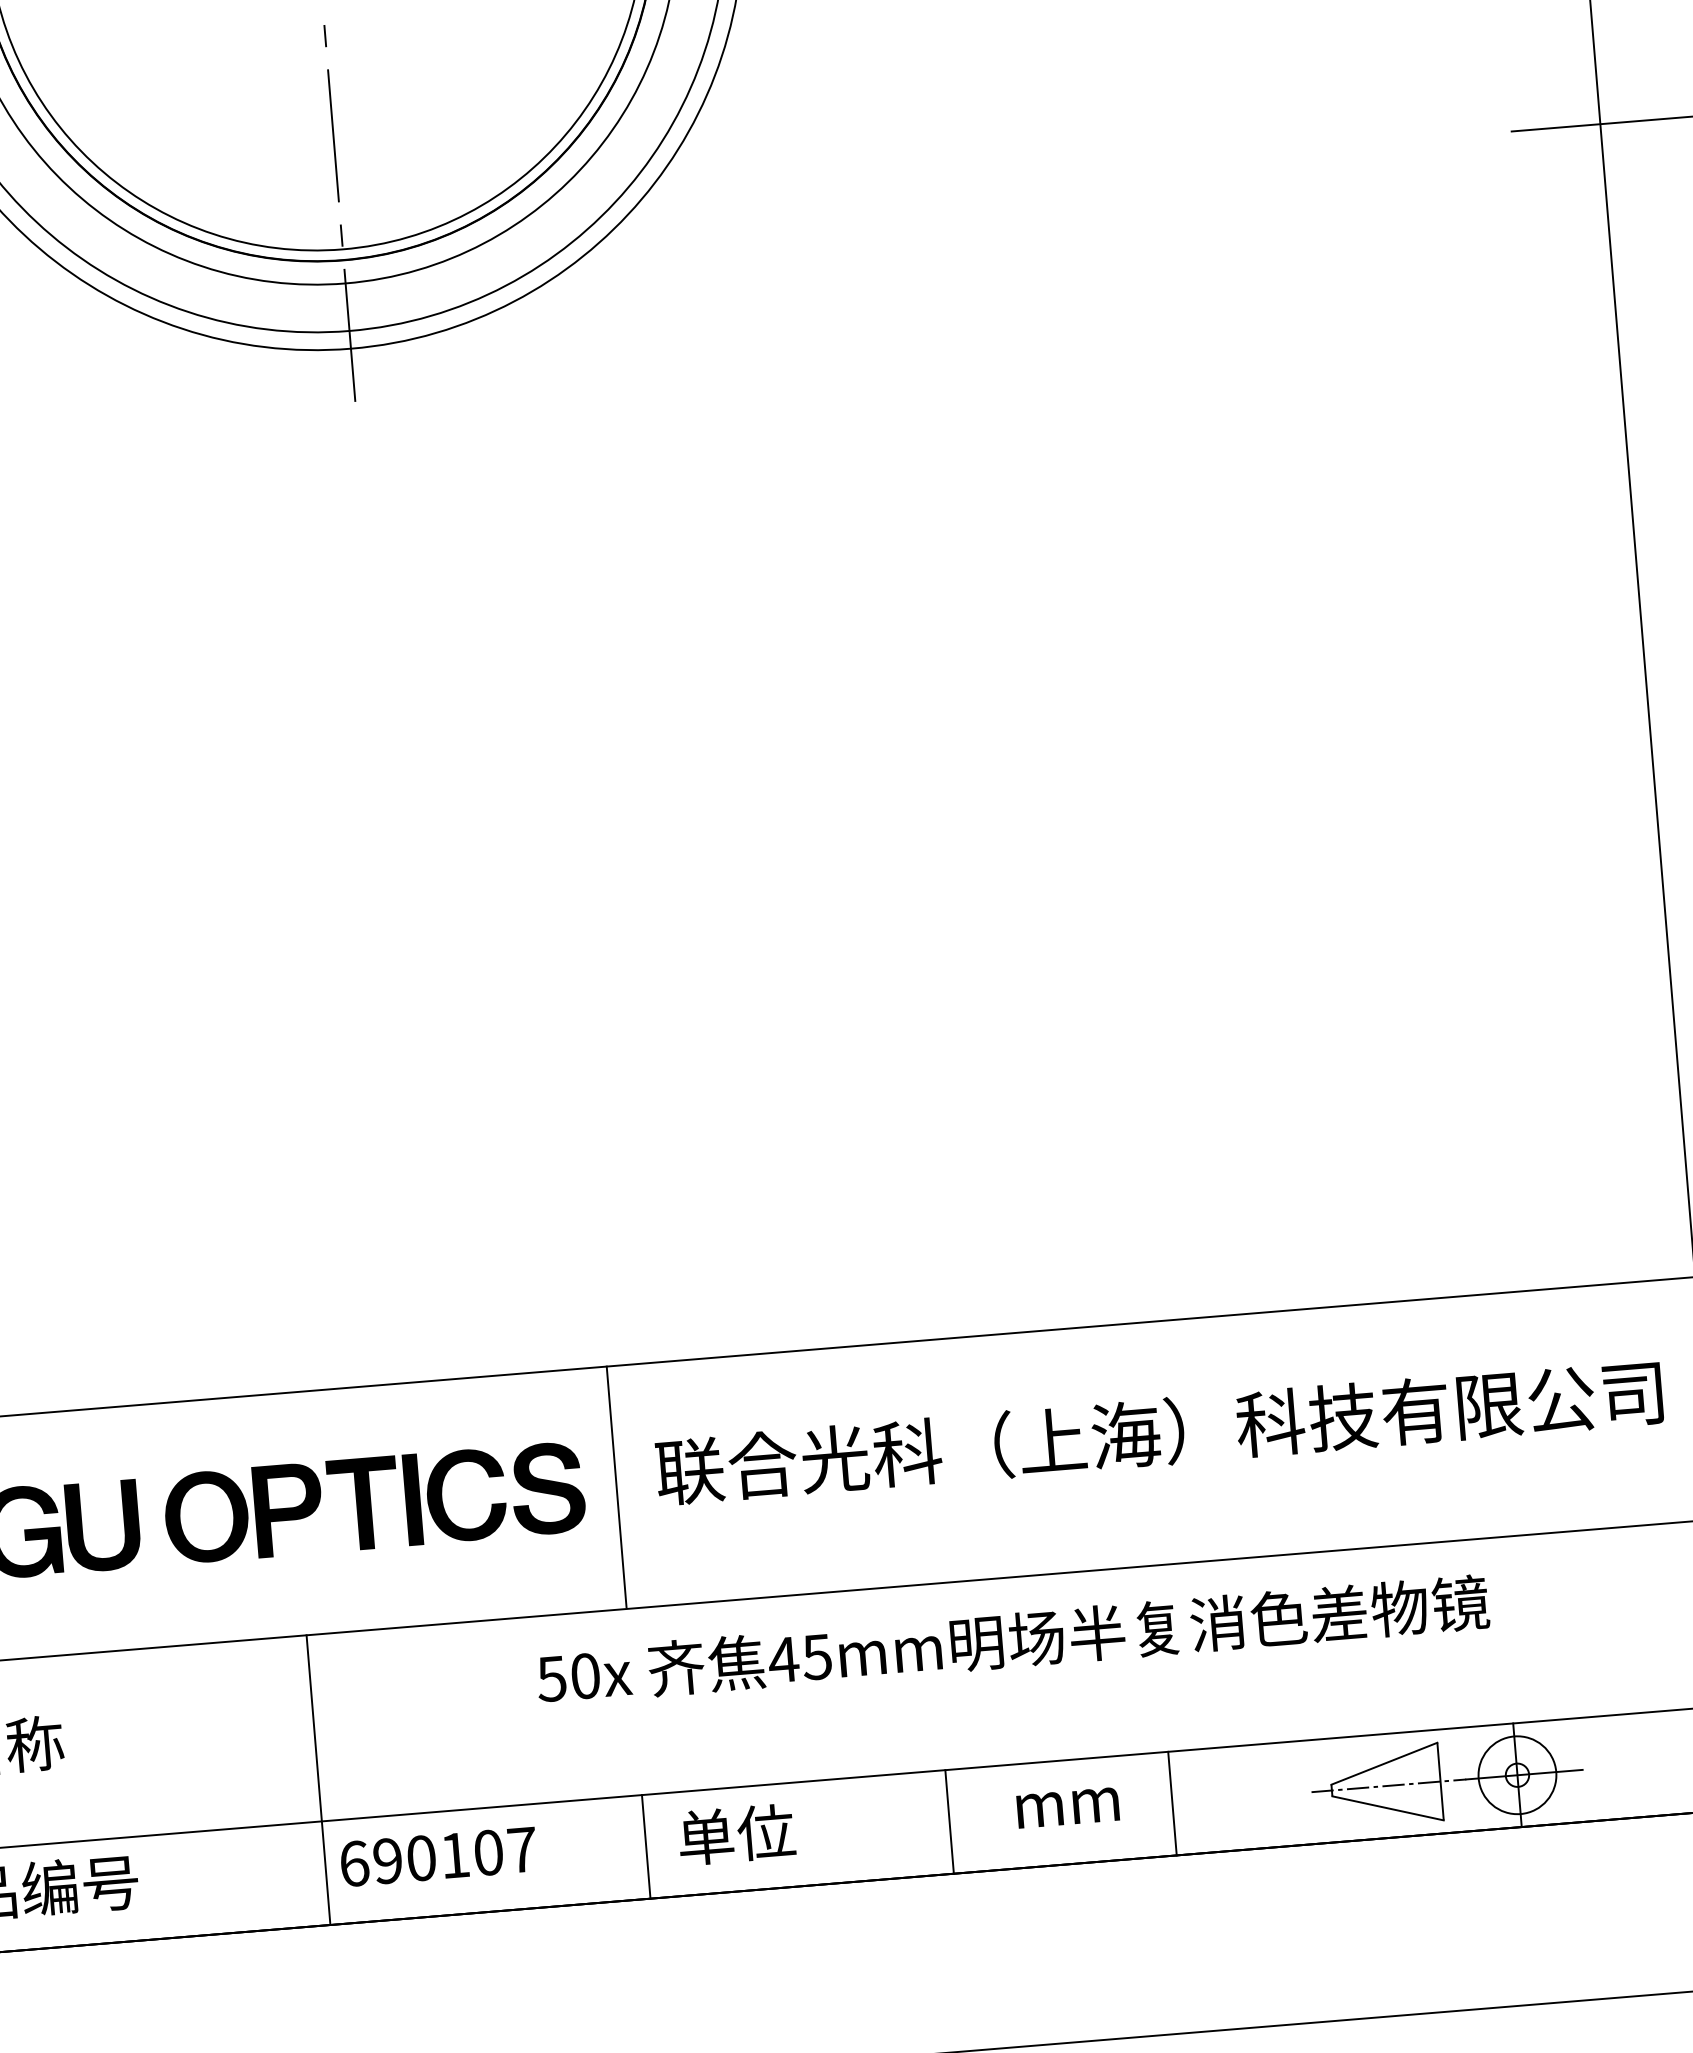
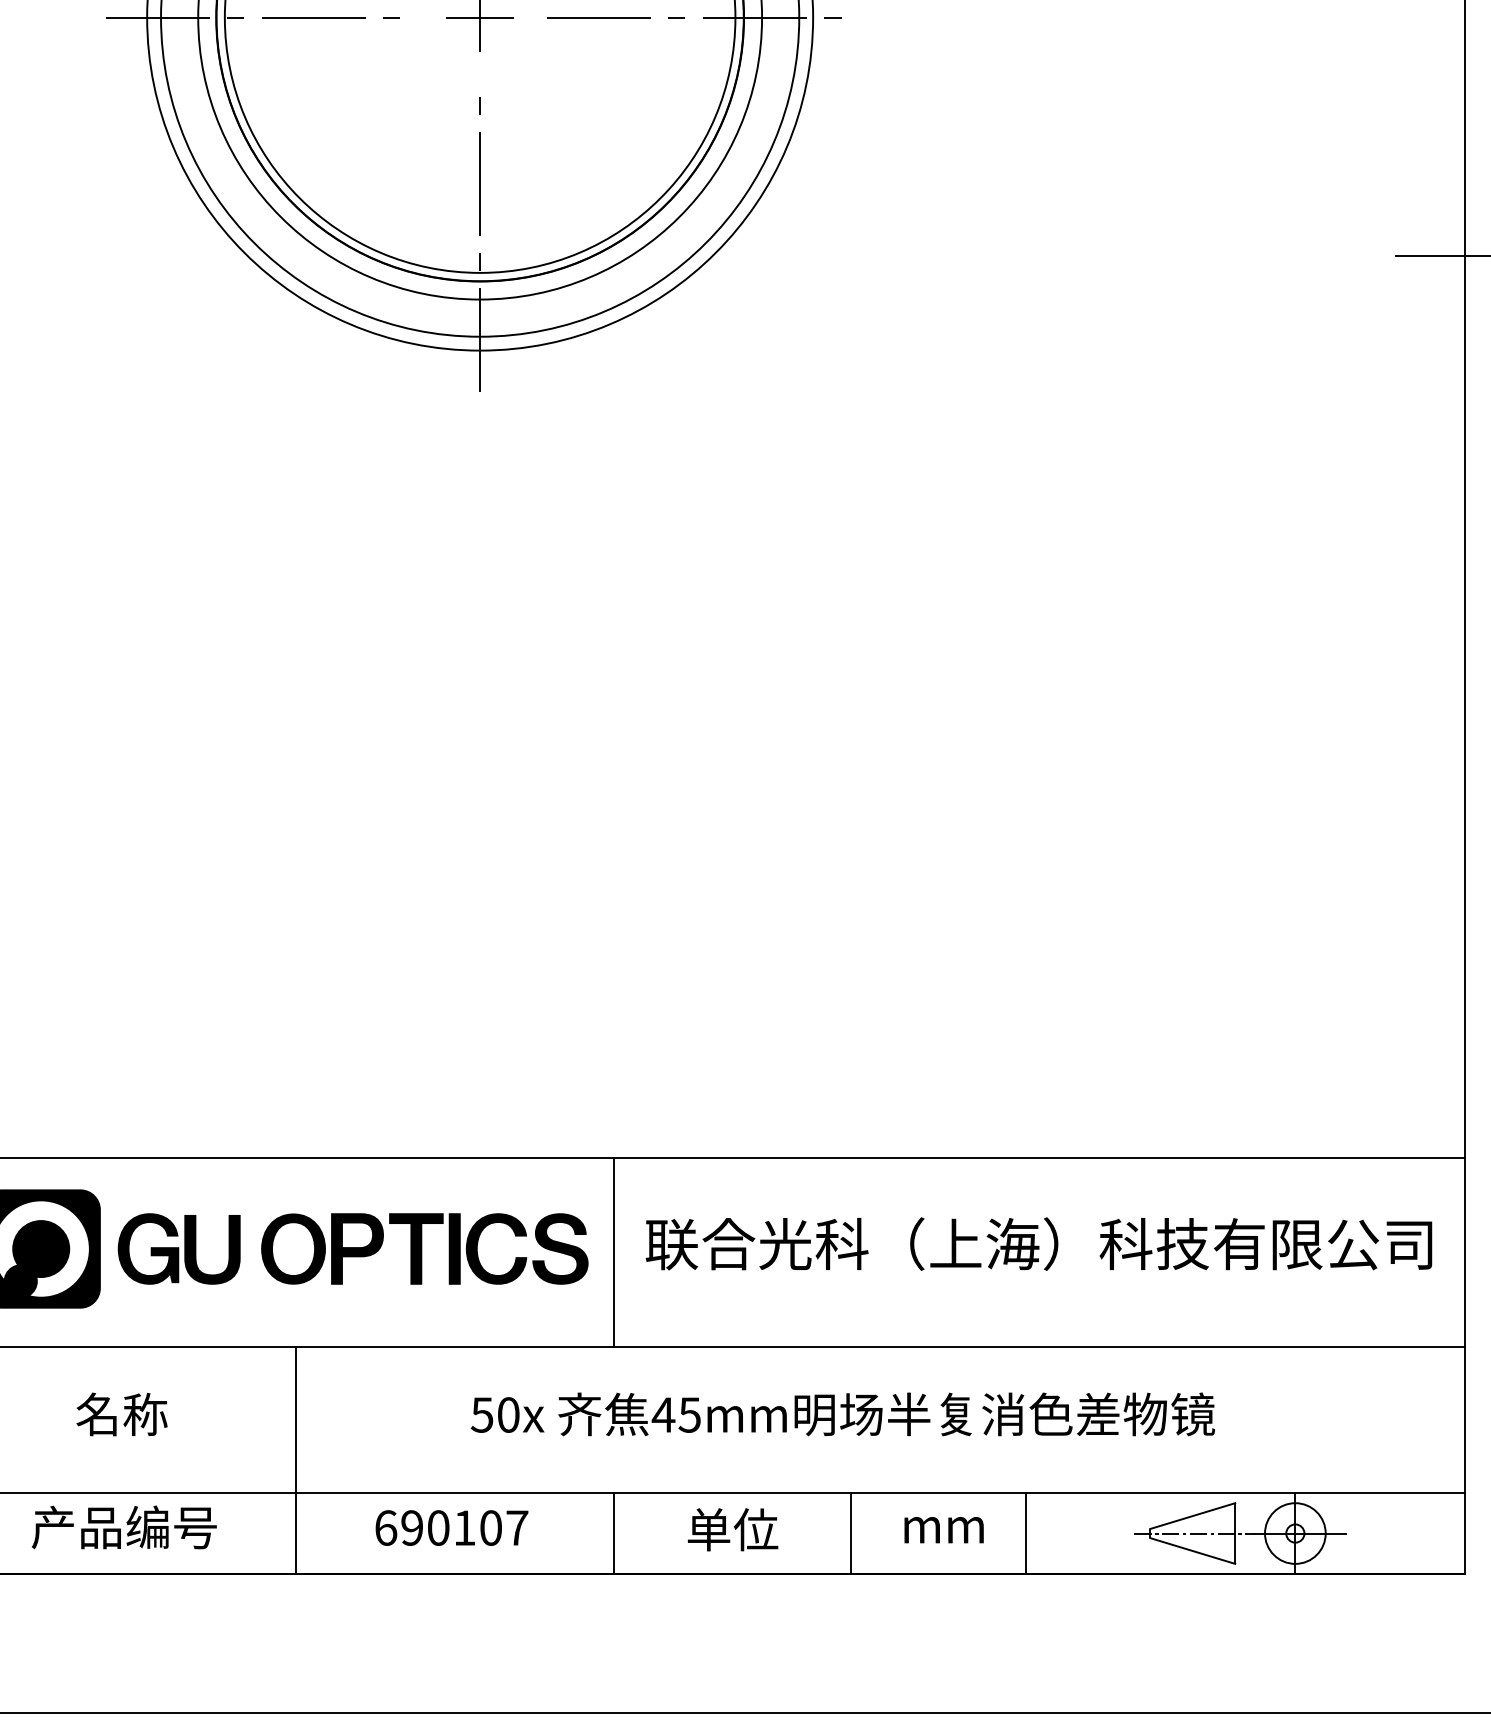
text: (1013, 1640) -> (843, 1414), moved
line: (318, 1779) -> (296, 1460), moved
text: (736, 1834) -> (732, 1529), moved

